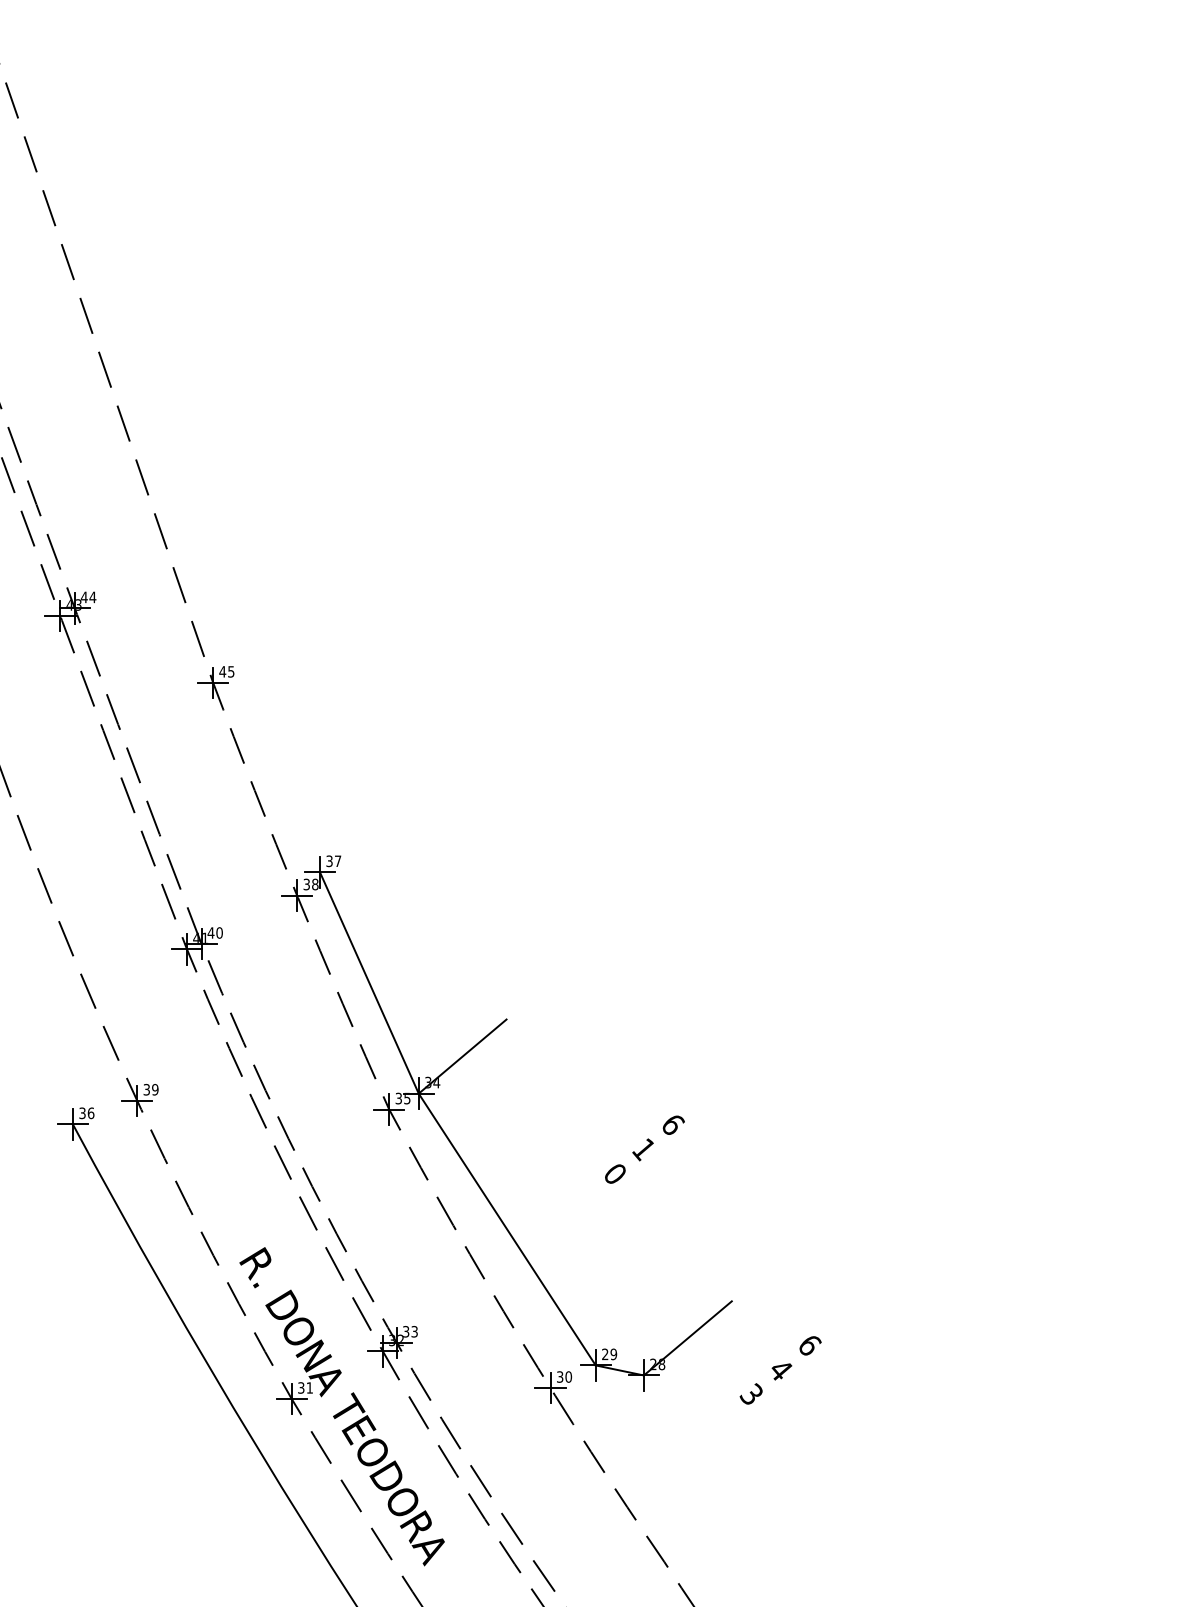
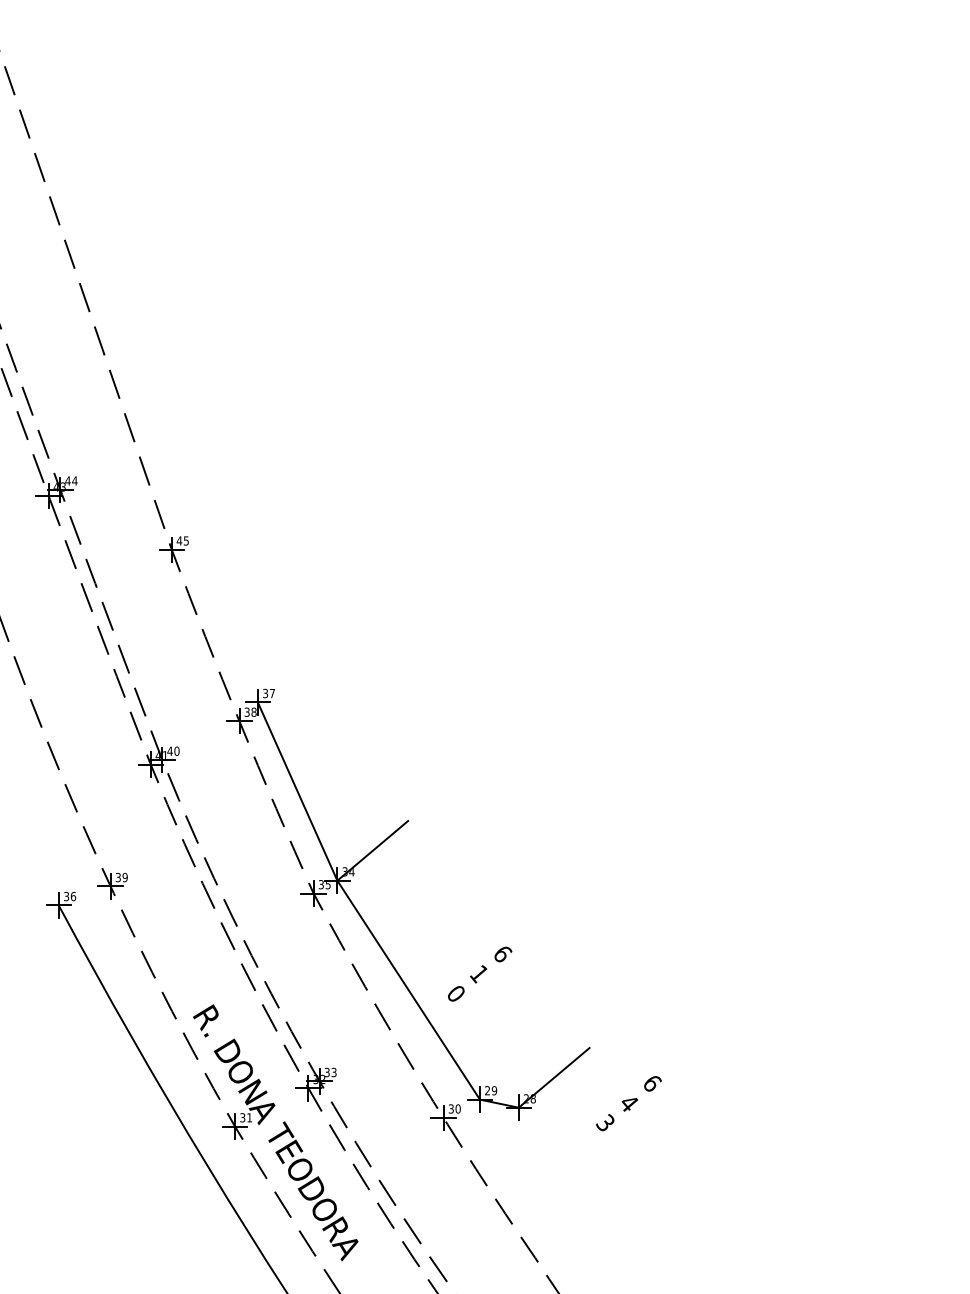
text: (644, 1149) -> (479, 974), moved

